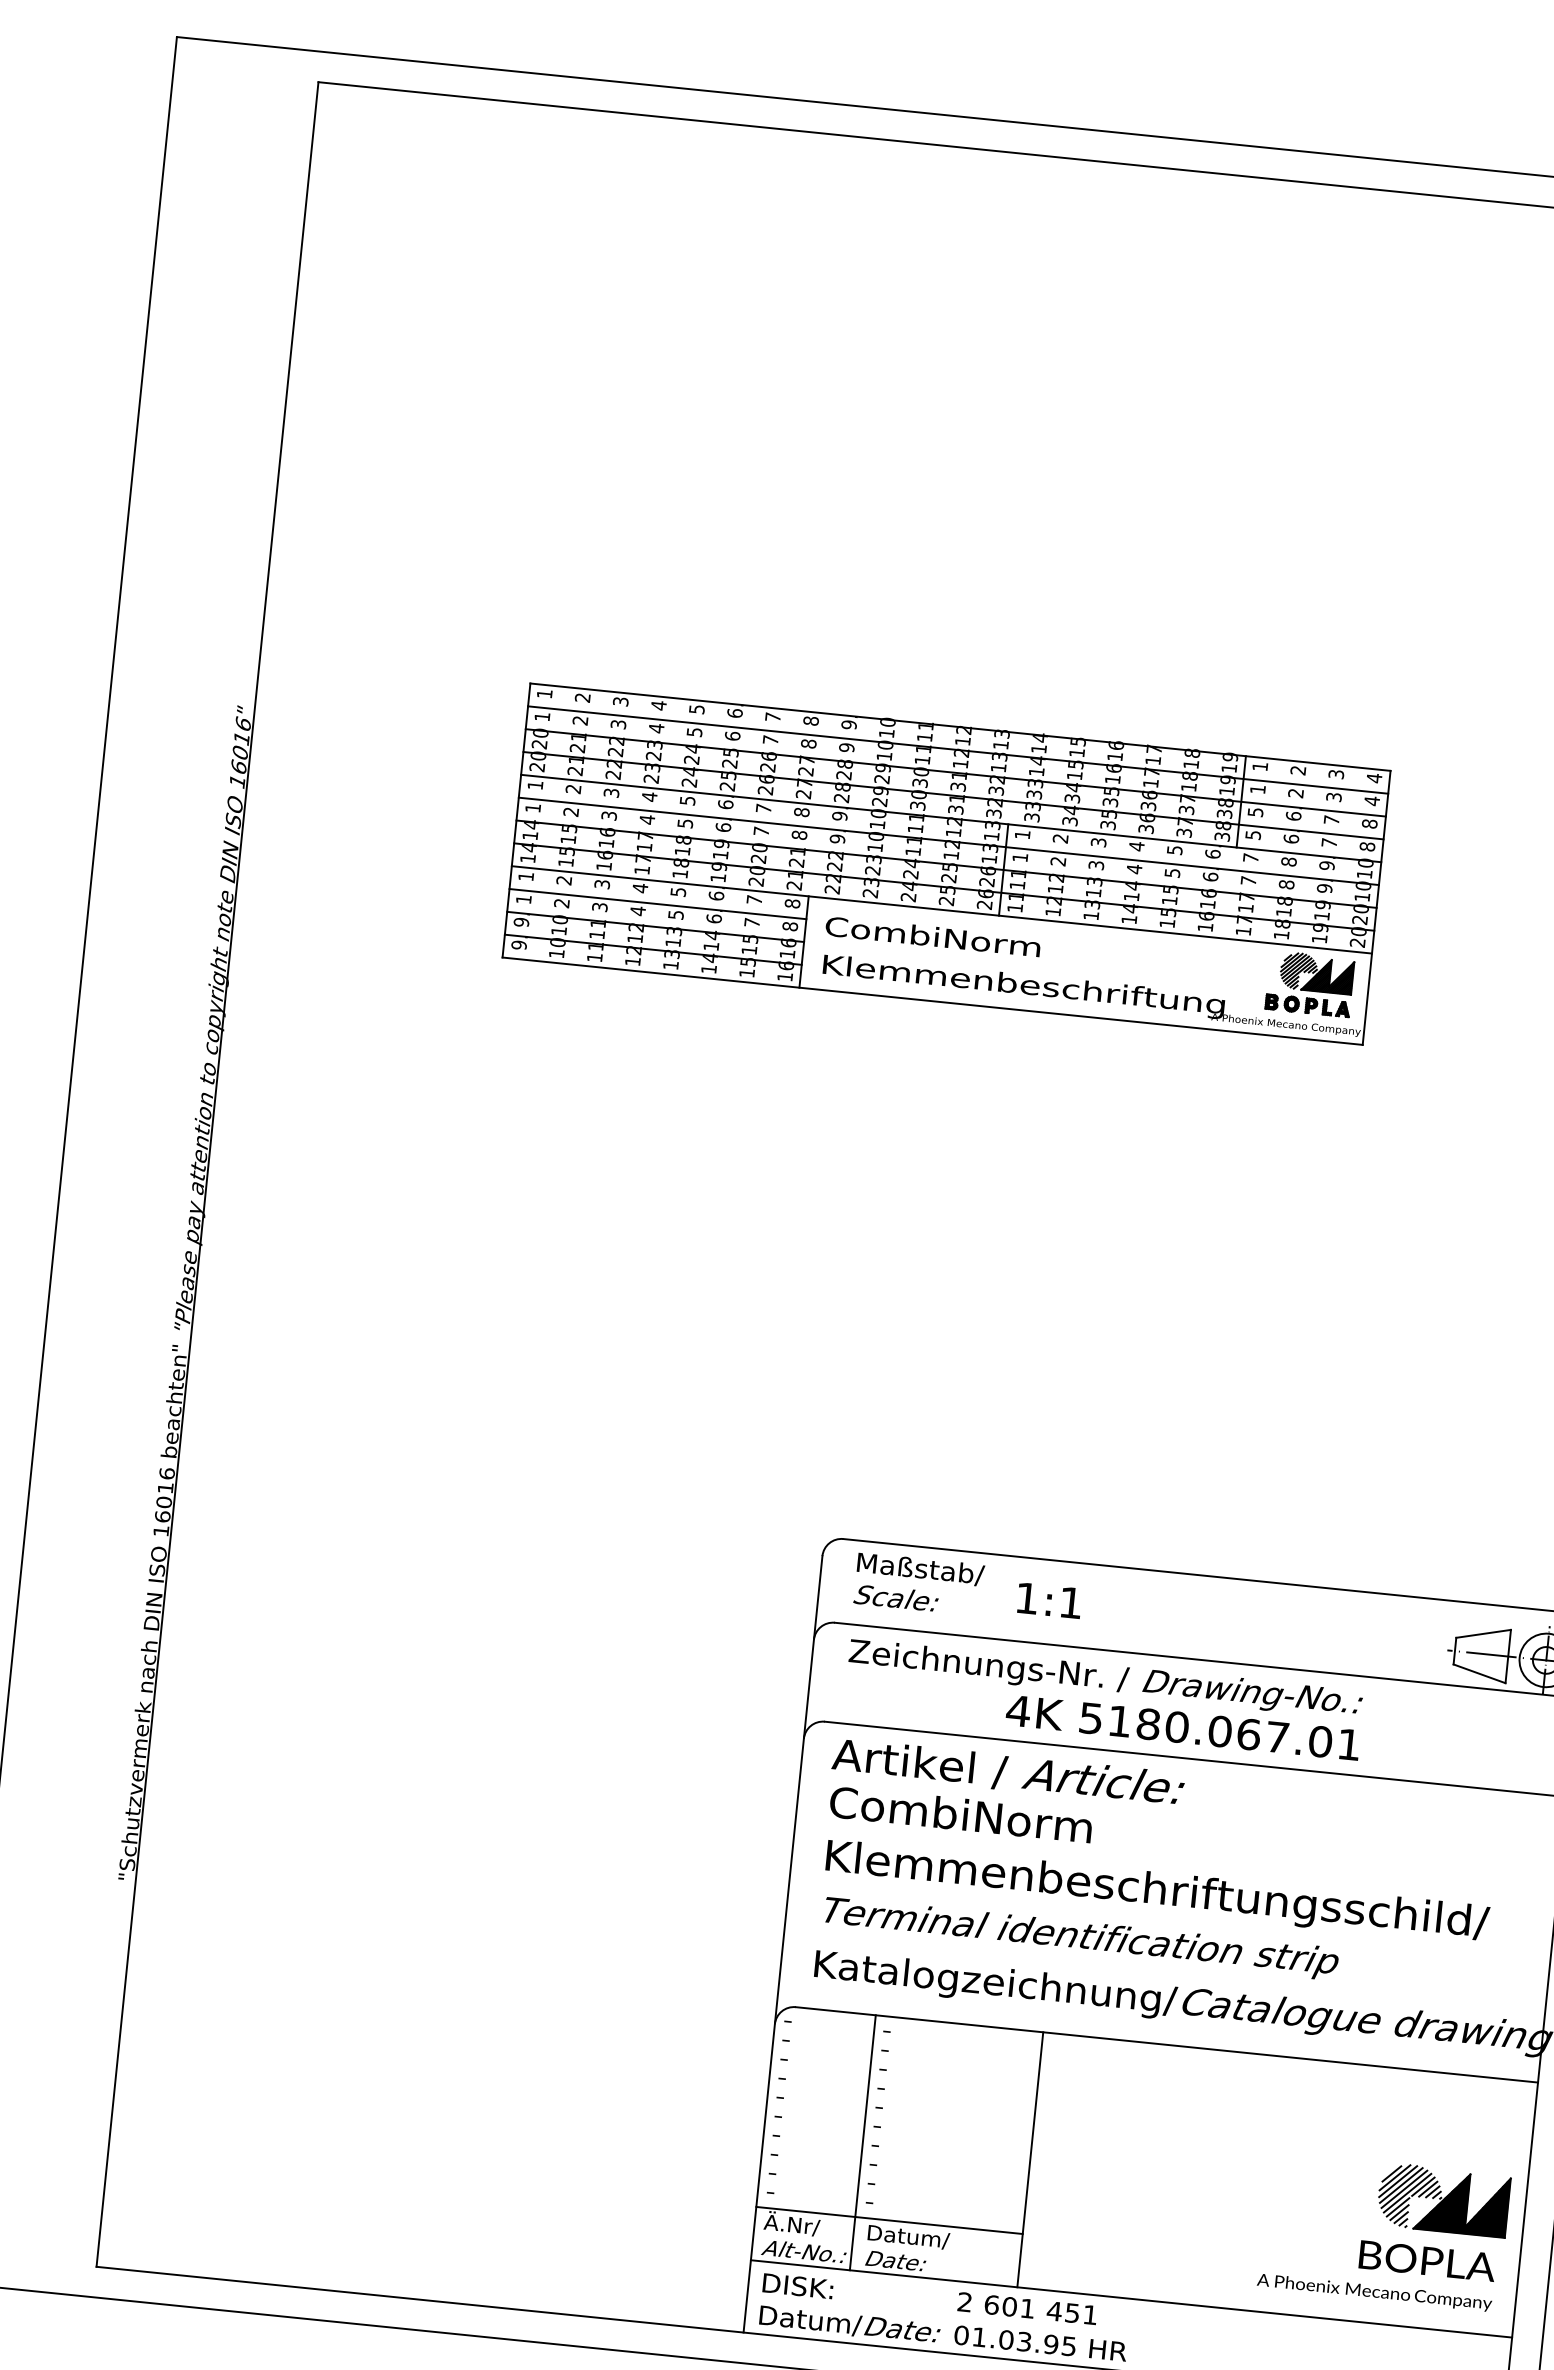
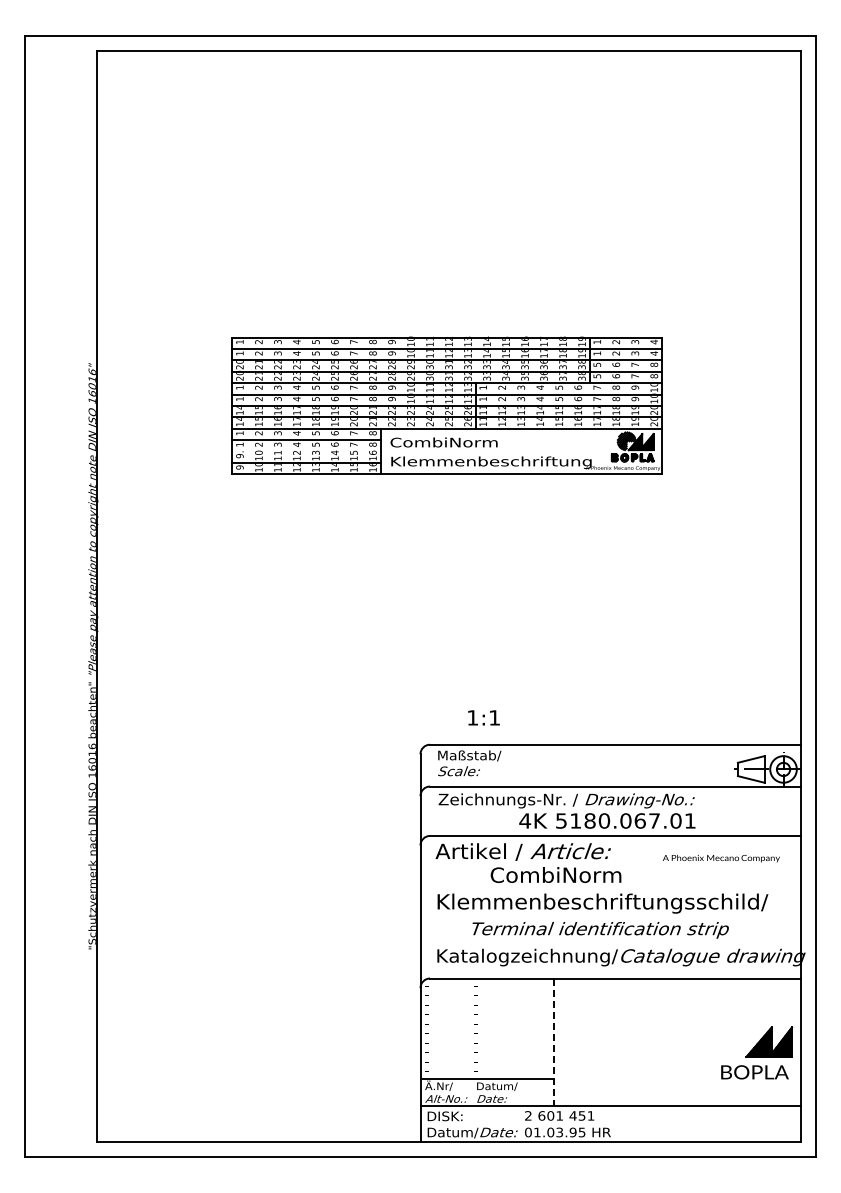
line: (655, 926) -> (306, 451), removed
text: (1048, 1599) -> (483, 717), moved
text: (960, 1813) -> (555, 874), moved
text: (1080, 1938) -> (600, 930), moved
line: (862, 2141) -> (469, 1041), removed
line: (1030, 2160) -> (553, 1042), solid -> dashed
hatch: (1409, 2194) -> (742, 1040), removed
text: (1374, 2292) -> (721, 858), moved

